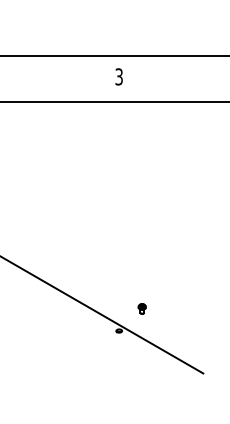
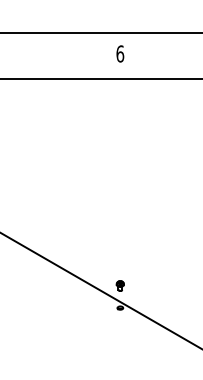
text: (119, 76) -> (120, 53), 3 -> 6
part: (141, 308) -> (119, 285), moved

